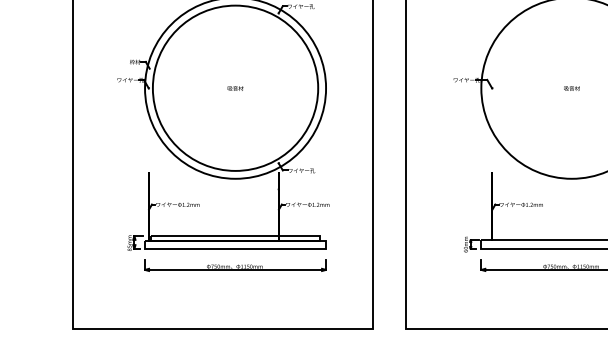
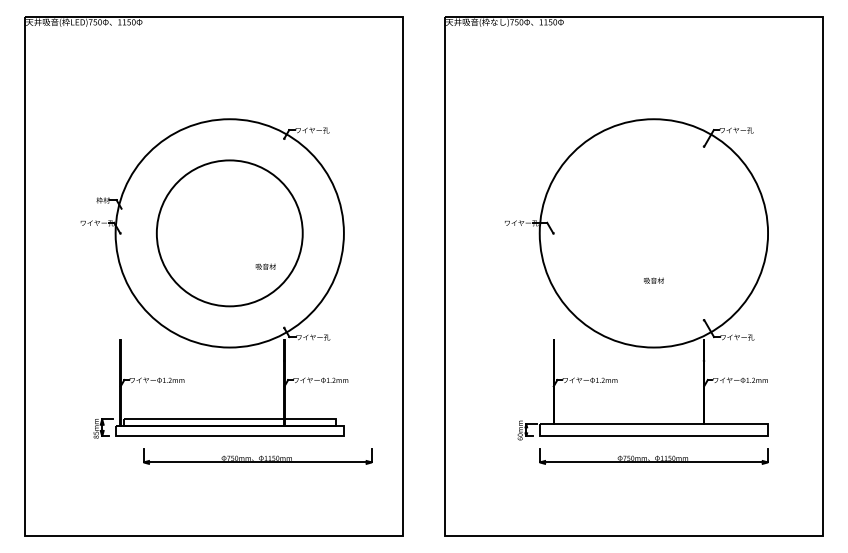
circle: (235, 88) -> (229, 233), size x0.7
text: (235, 88) -> (265, 266), moved
text: (571, 88) -> (653, 280), moved
part: (235, 265) -> (257, 456), moved

